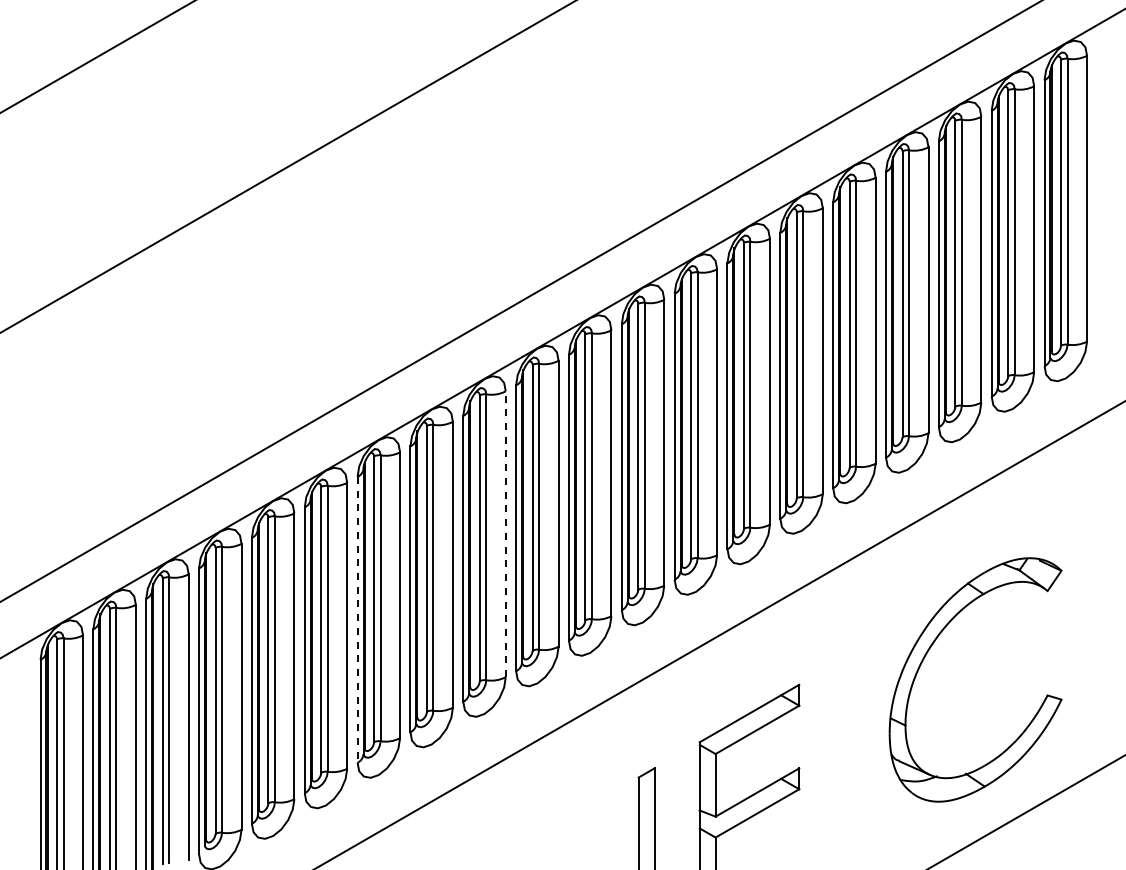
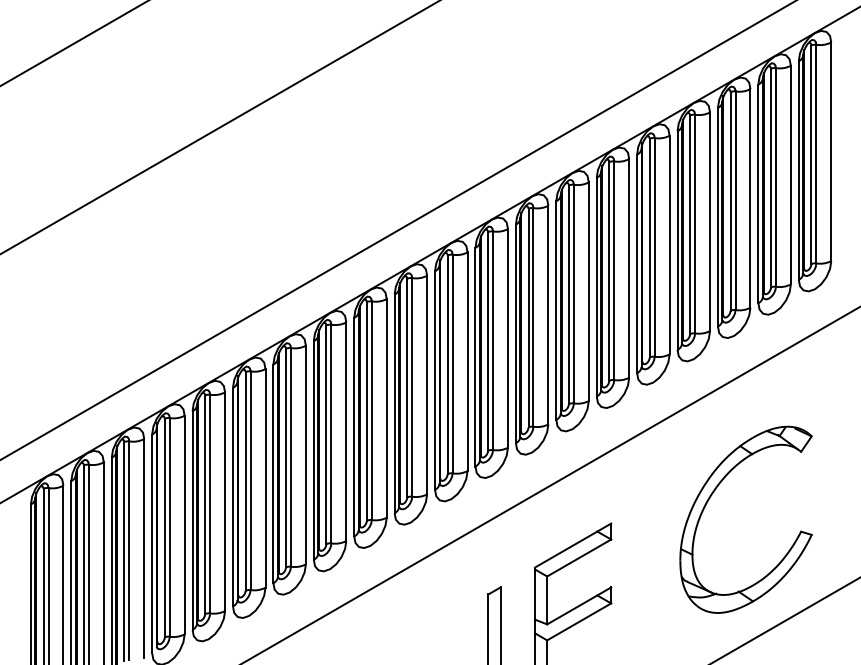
line: (505, 534) -> (386, 408), dashed -> solid
line: (357, 619) -> (273, 473), dashed -> solid

